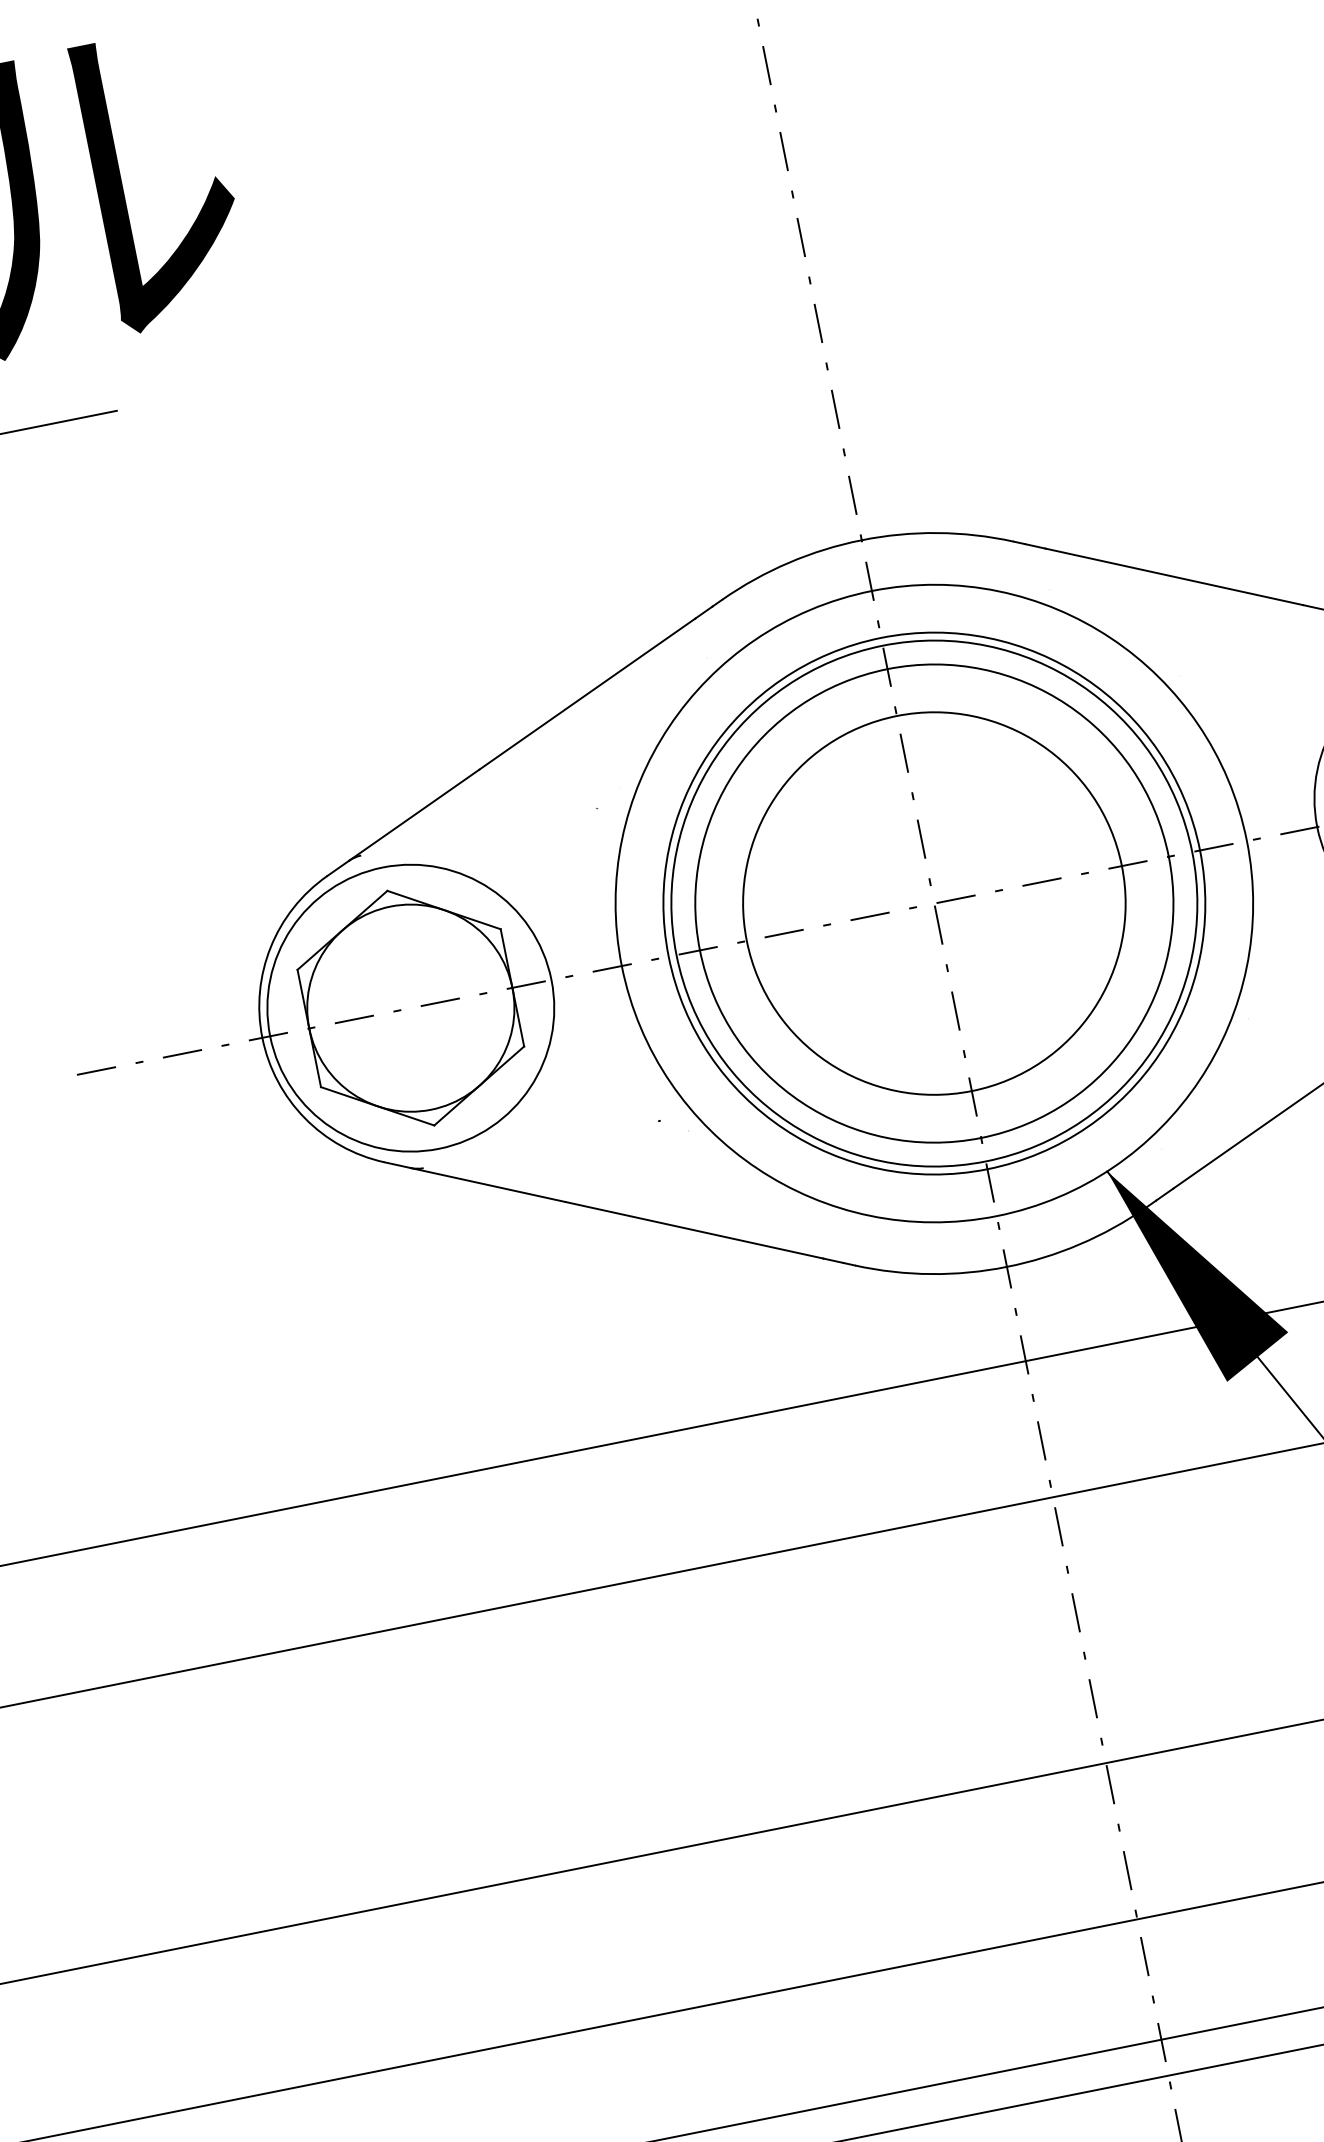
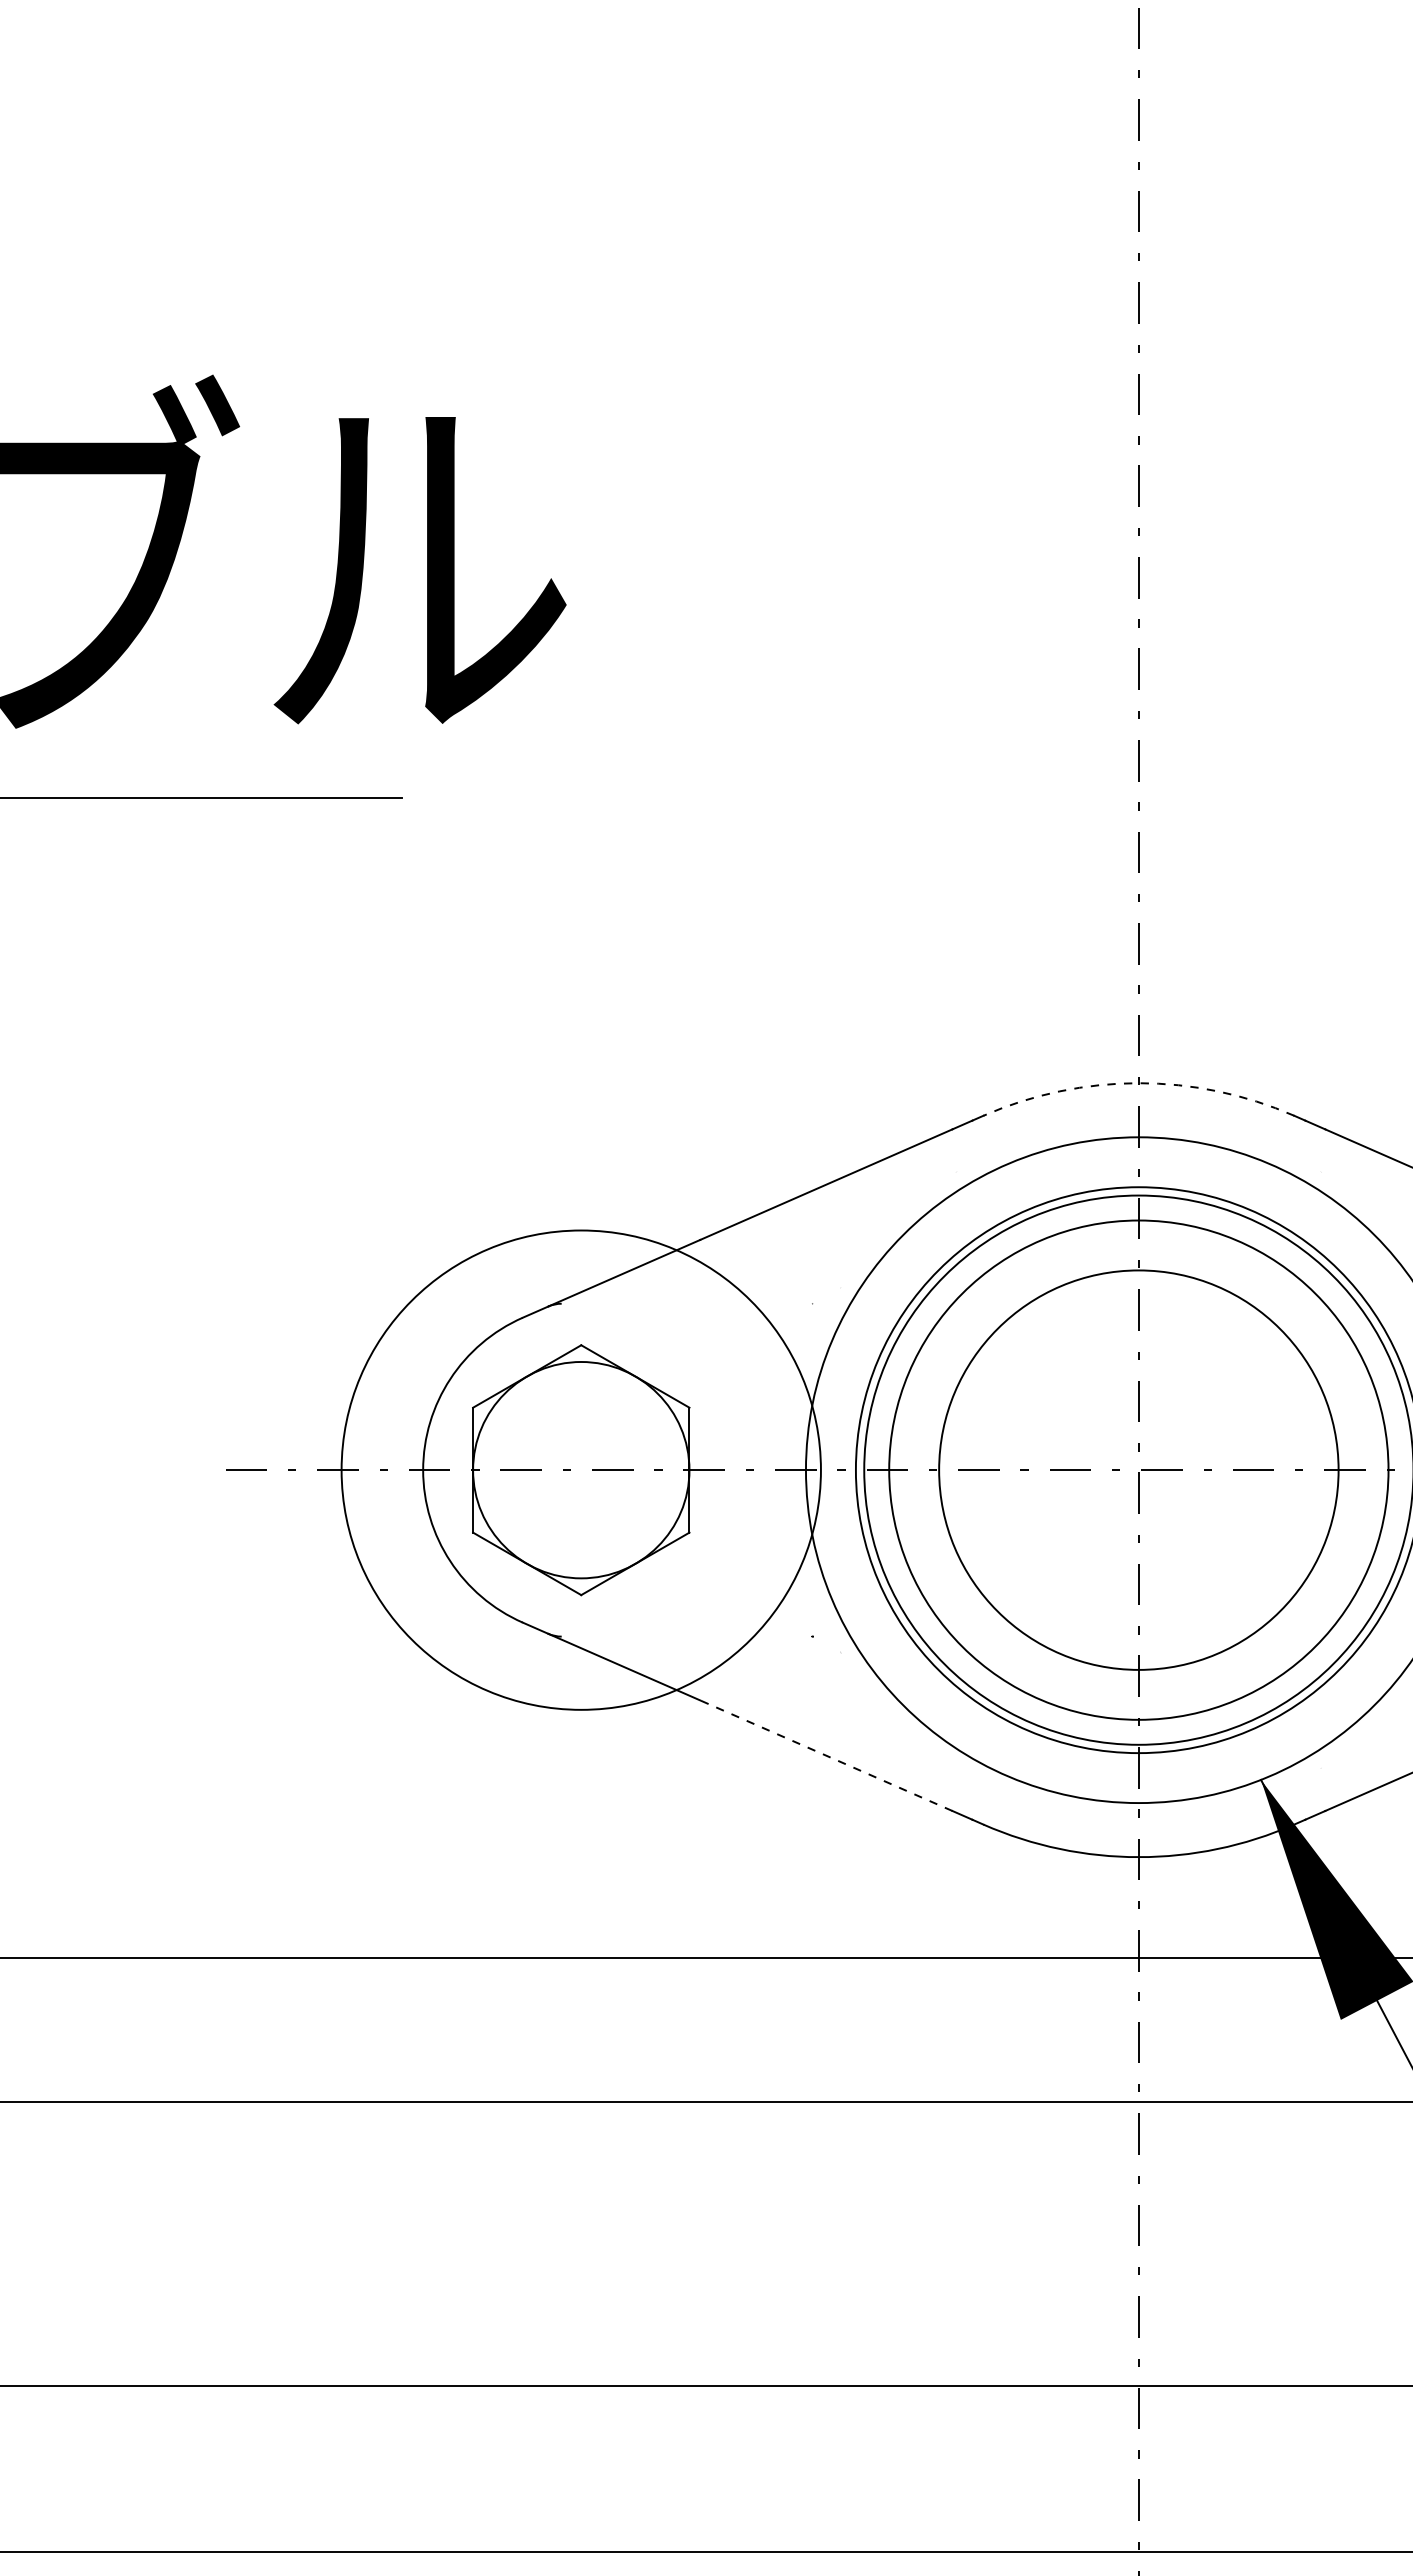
arc: (861, 540) -> (1138, 1083), solid -> dashed
circle: (410, 1007) -> (581, 1469), size x1.6
line: (694, 1230) -> (826, 1755), solid -> dashed

